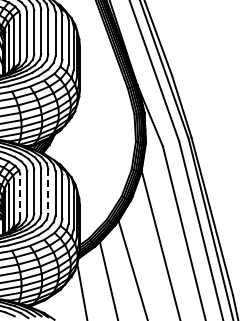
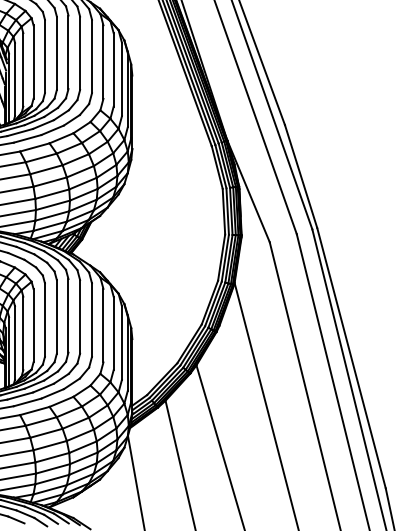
line: (48, 192) -> (80, 318), dashed -> solid
line: (20, 196) -> (34, 325), dashed -> solid

